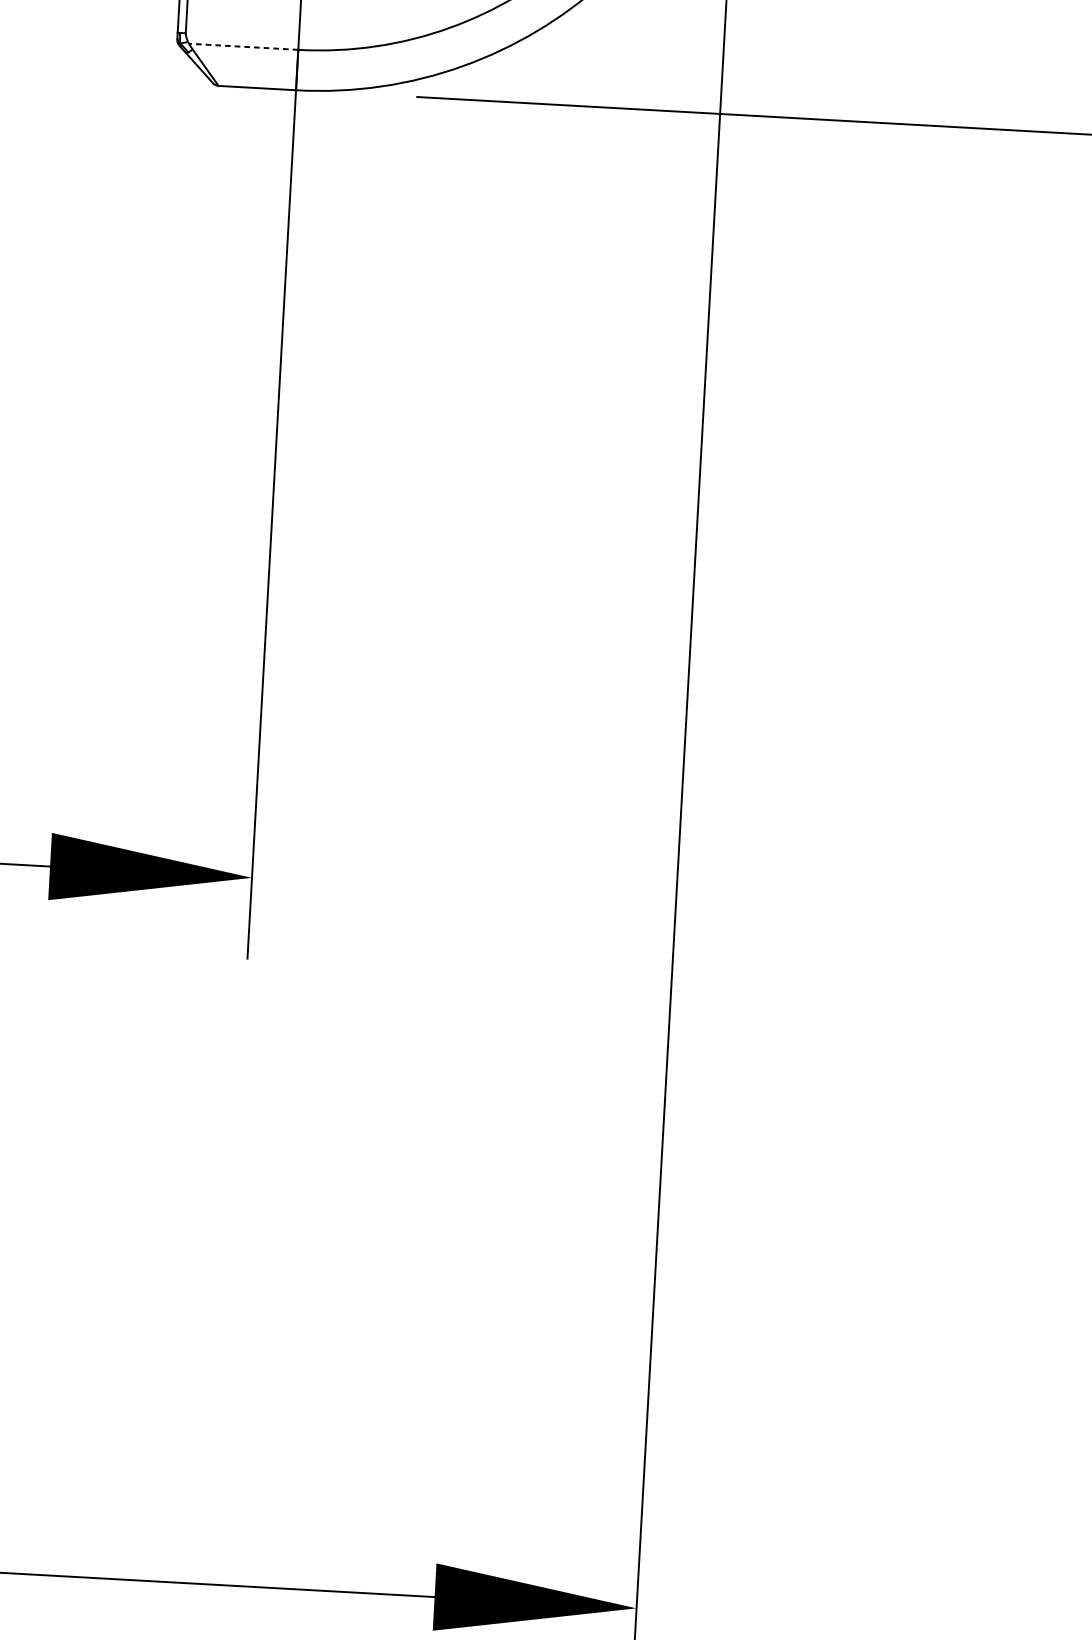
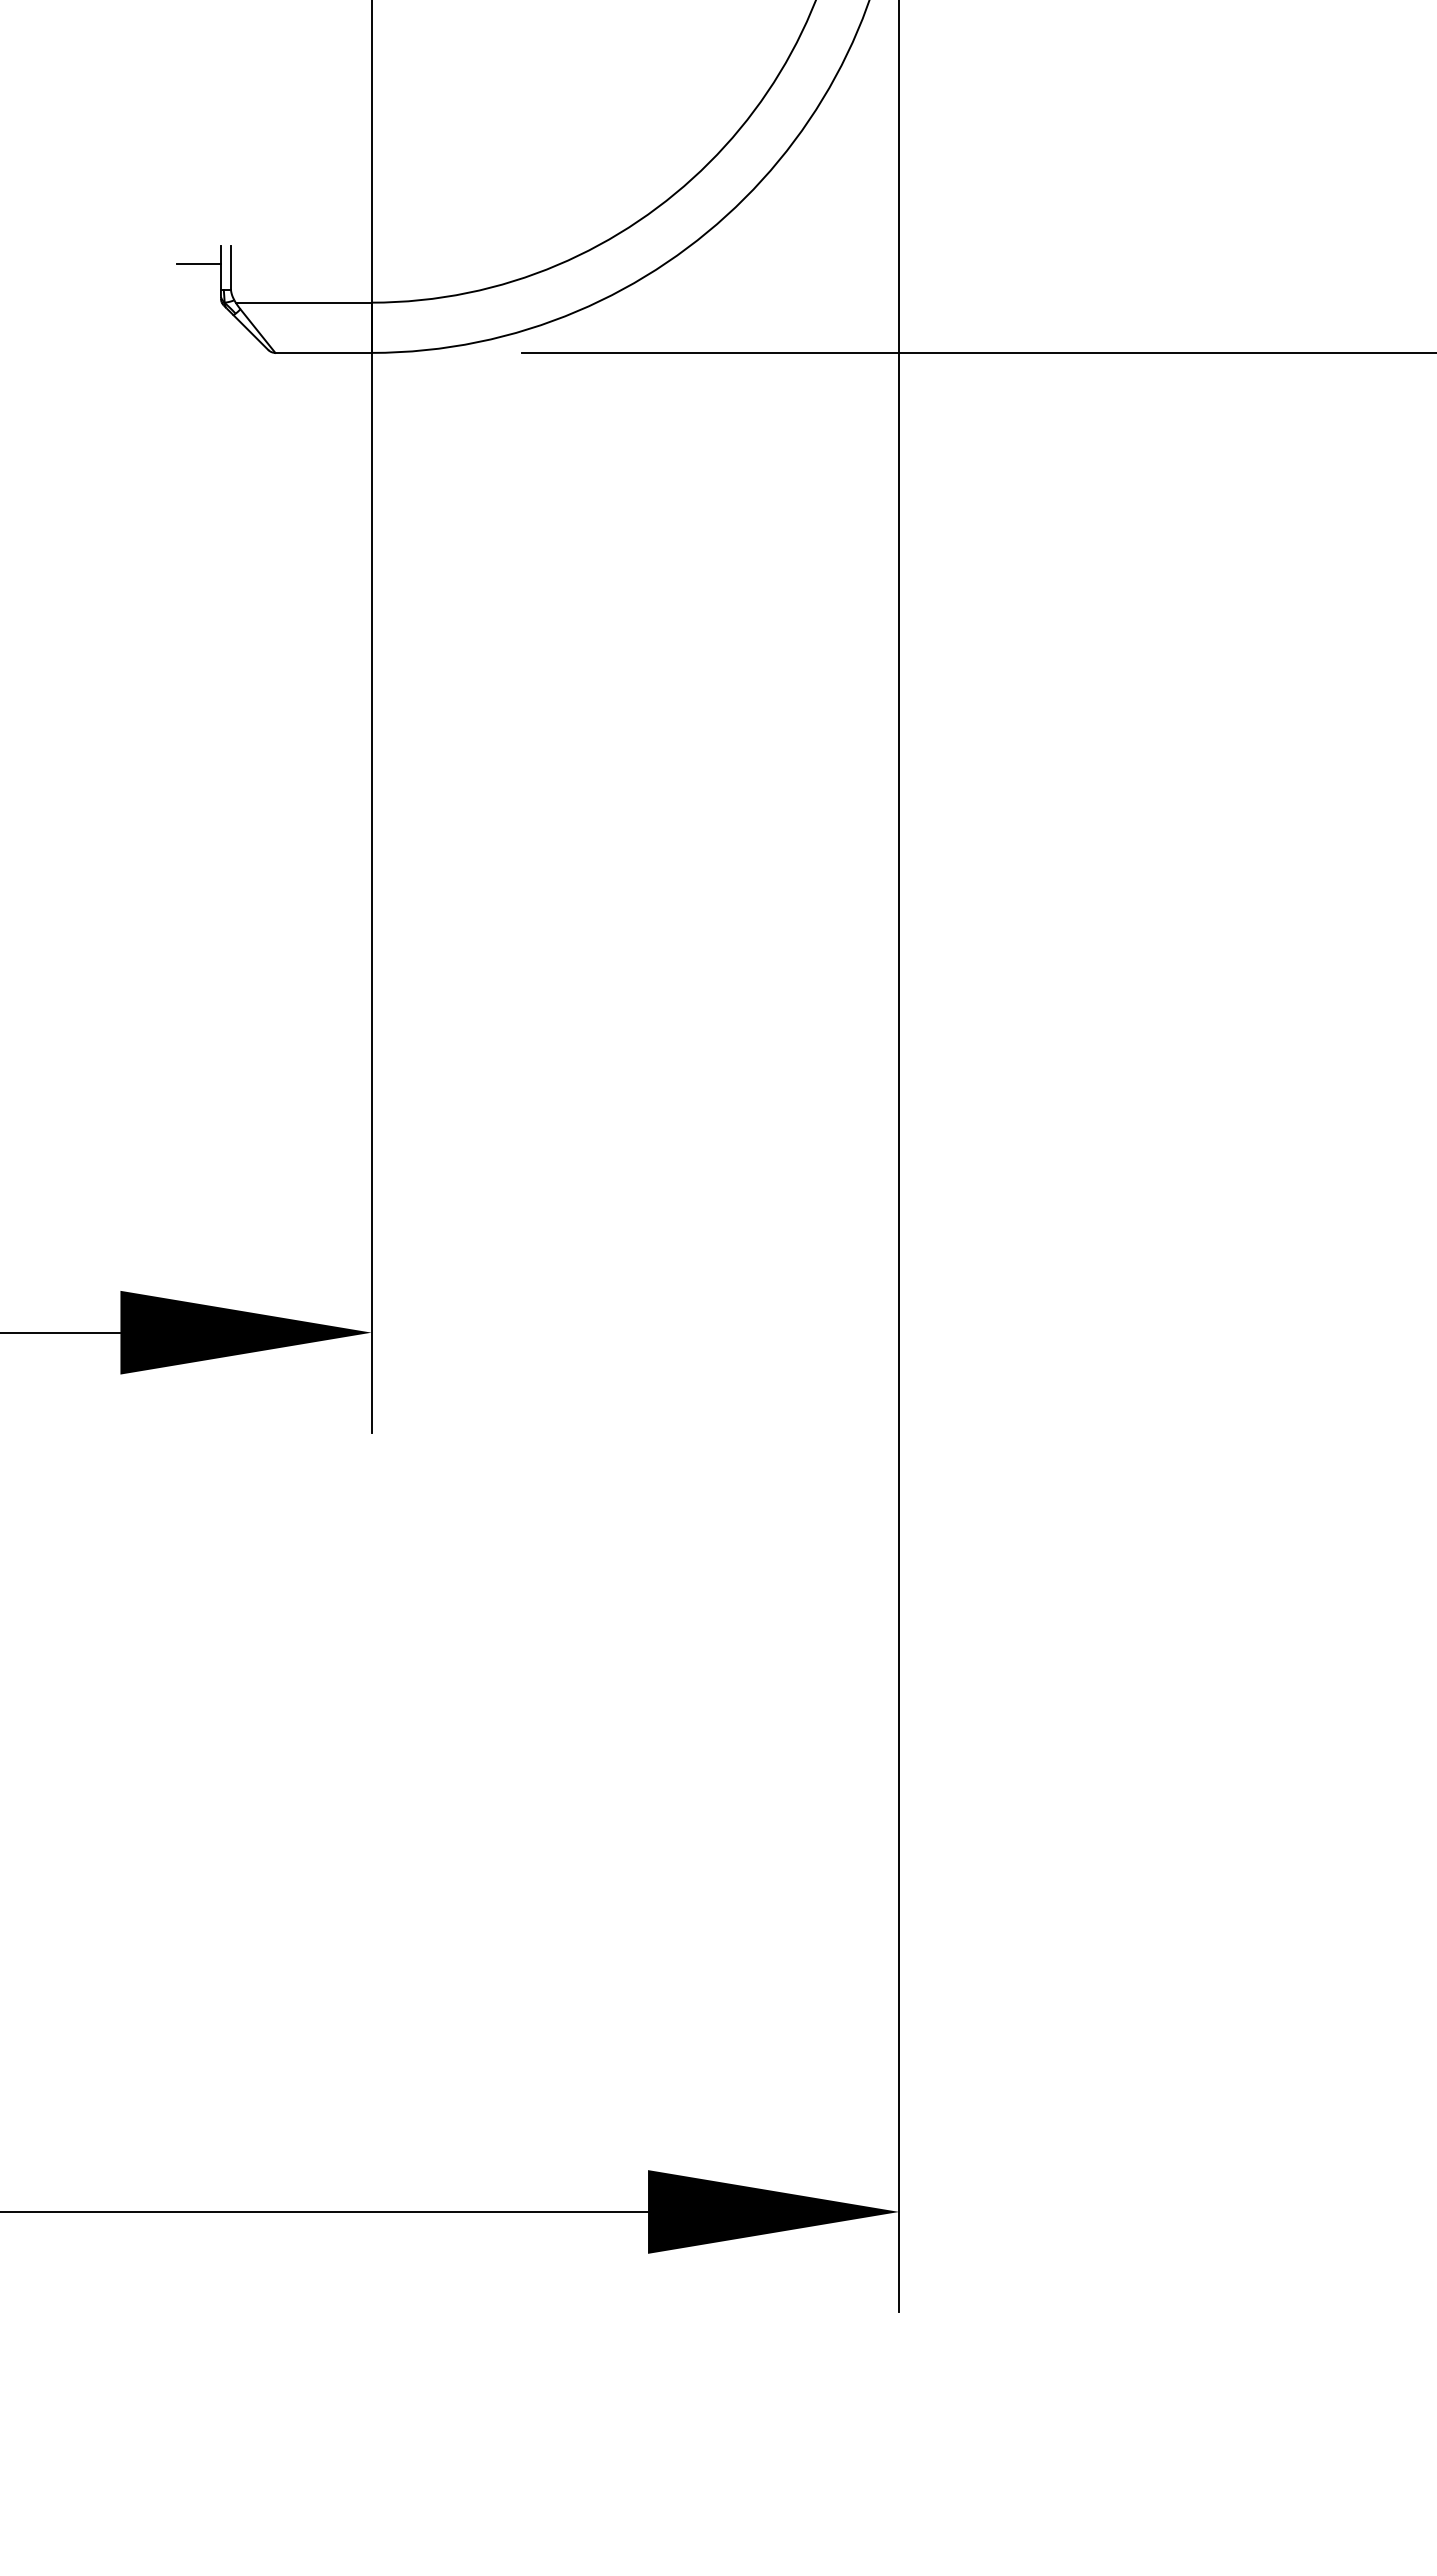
line: (160, 10) -> (198, 263), added
line: (243, 46) -> (303, 302), dashed -> solid

